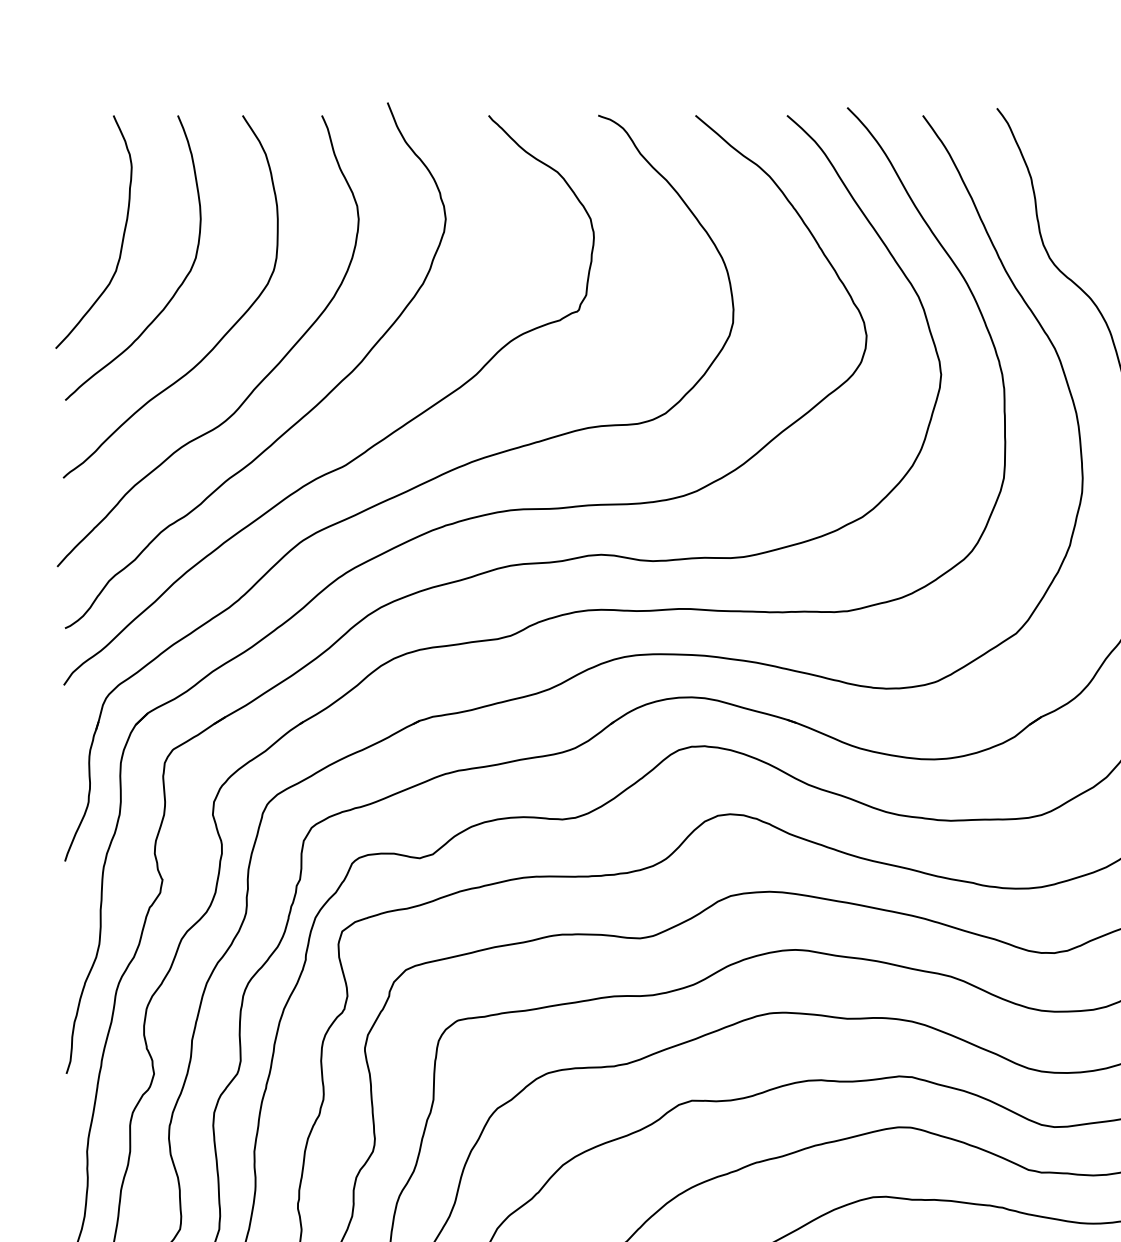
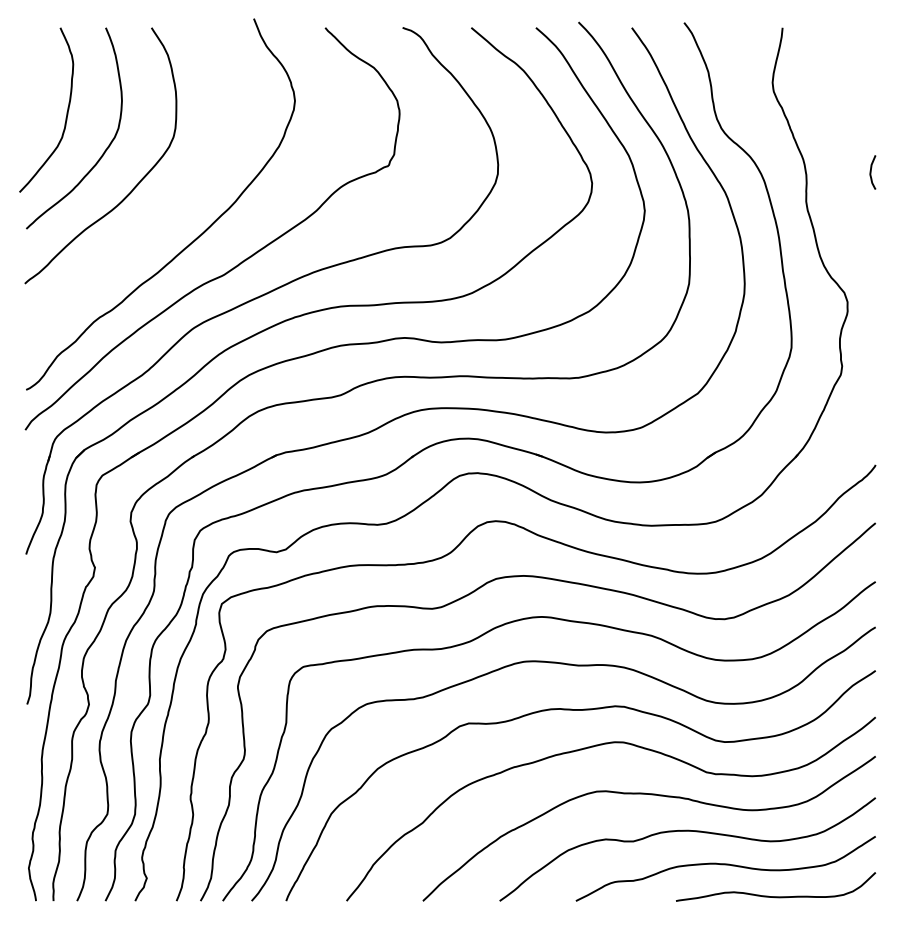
curve: (256, 384) -> (161, 217), removed

